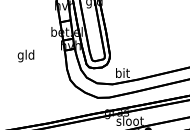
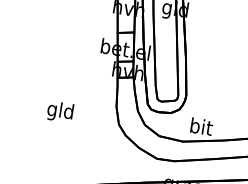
text: (25, 55) -> (59, 110), moved

